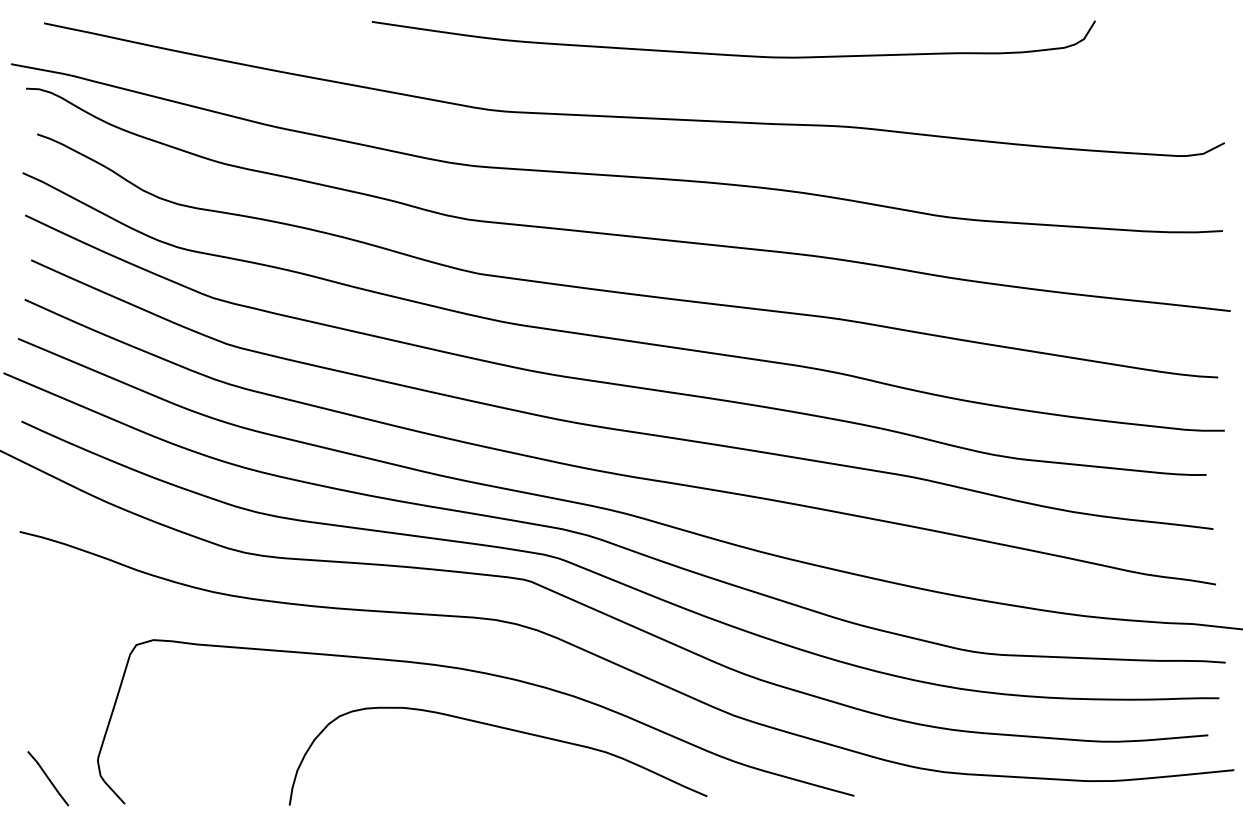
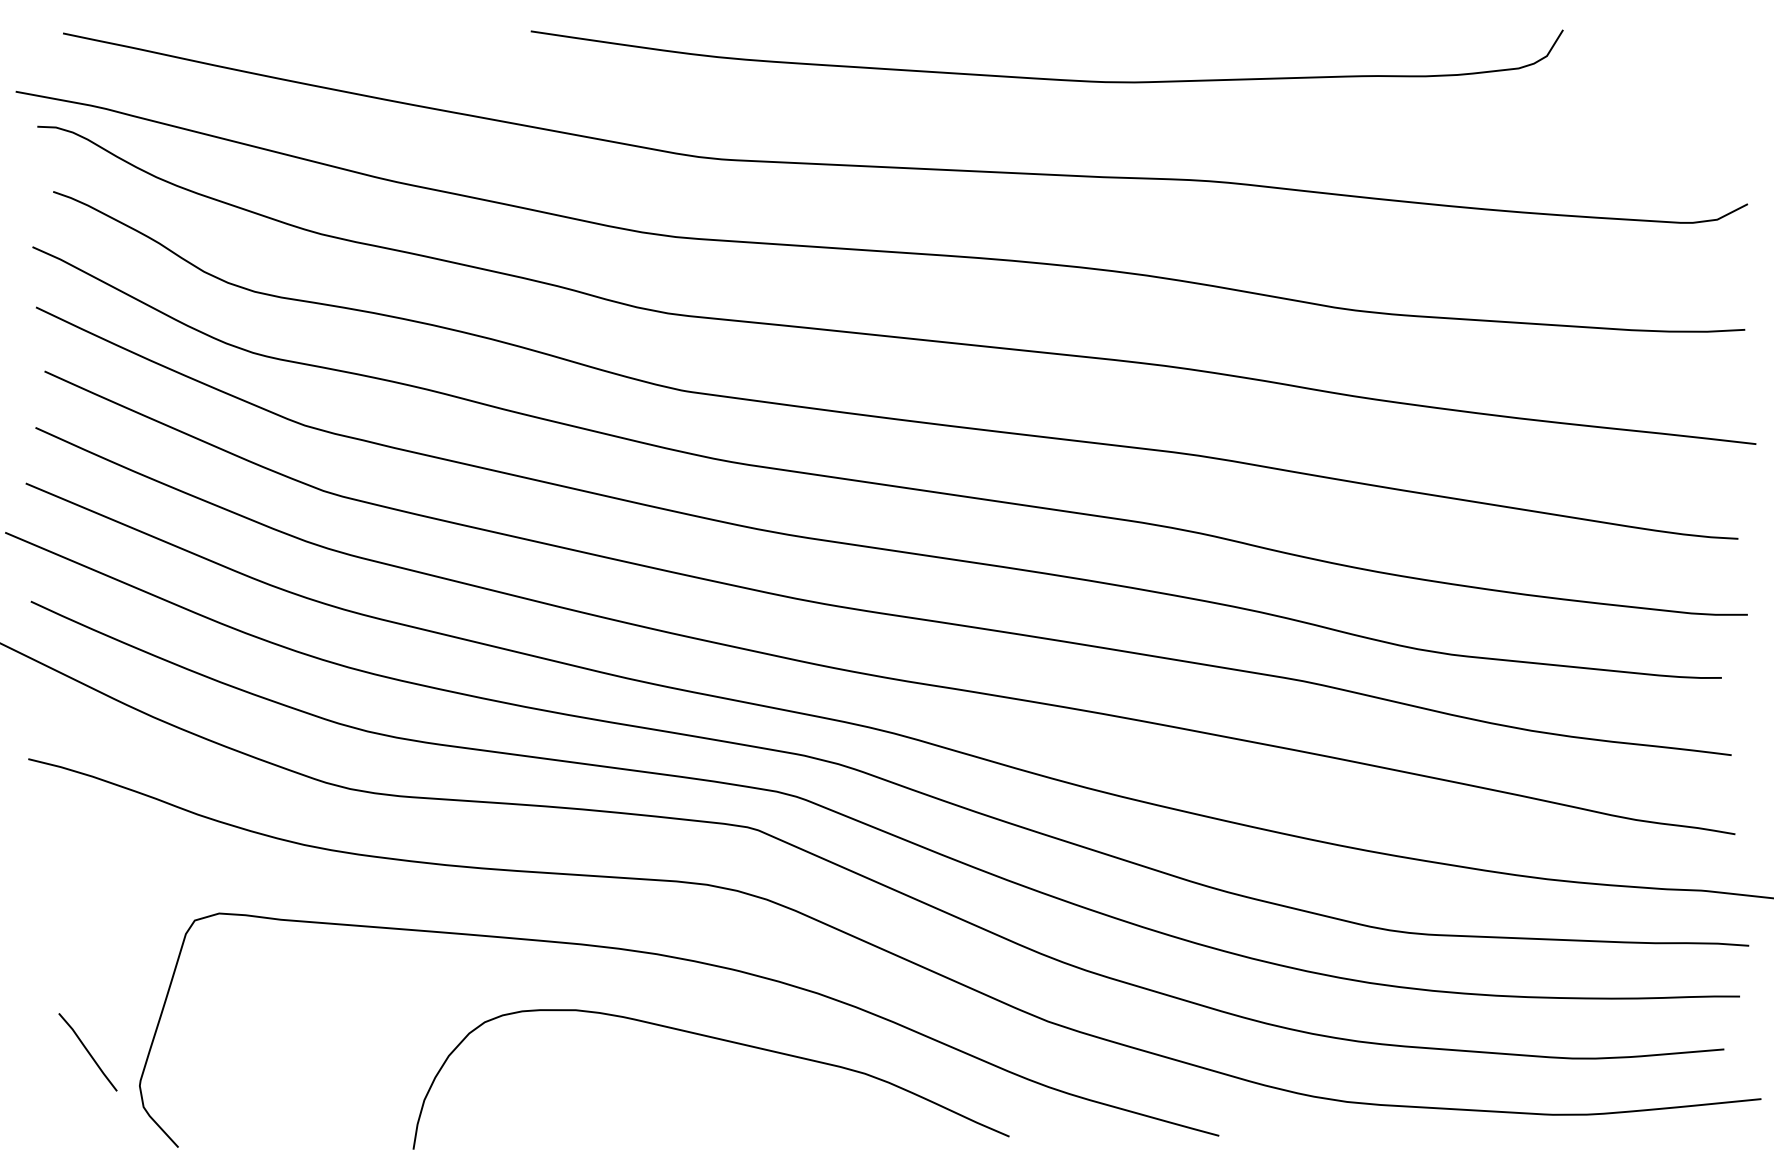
line: (47, 778) -> (87, 1052), moved

